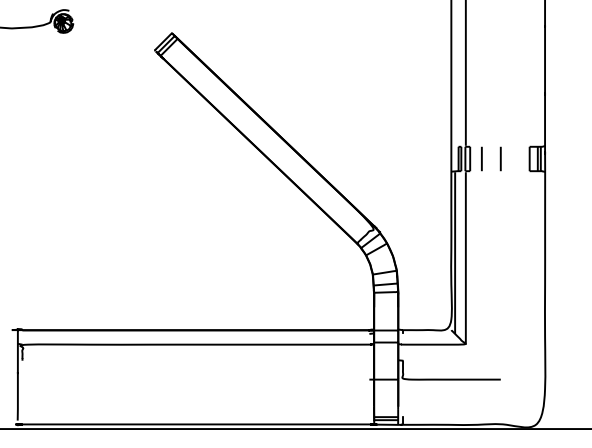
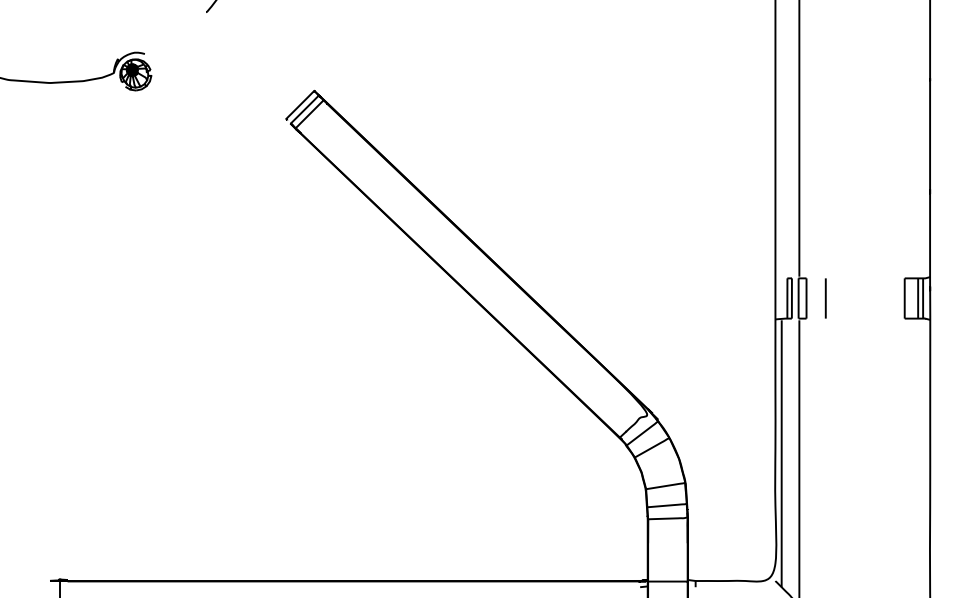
line: (500, 158) -> (856, 297), removed

